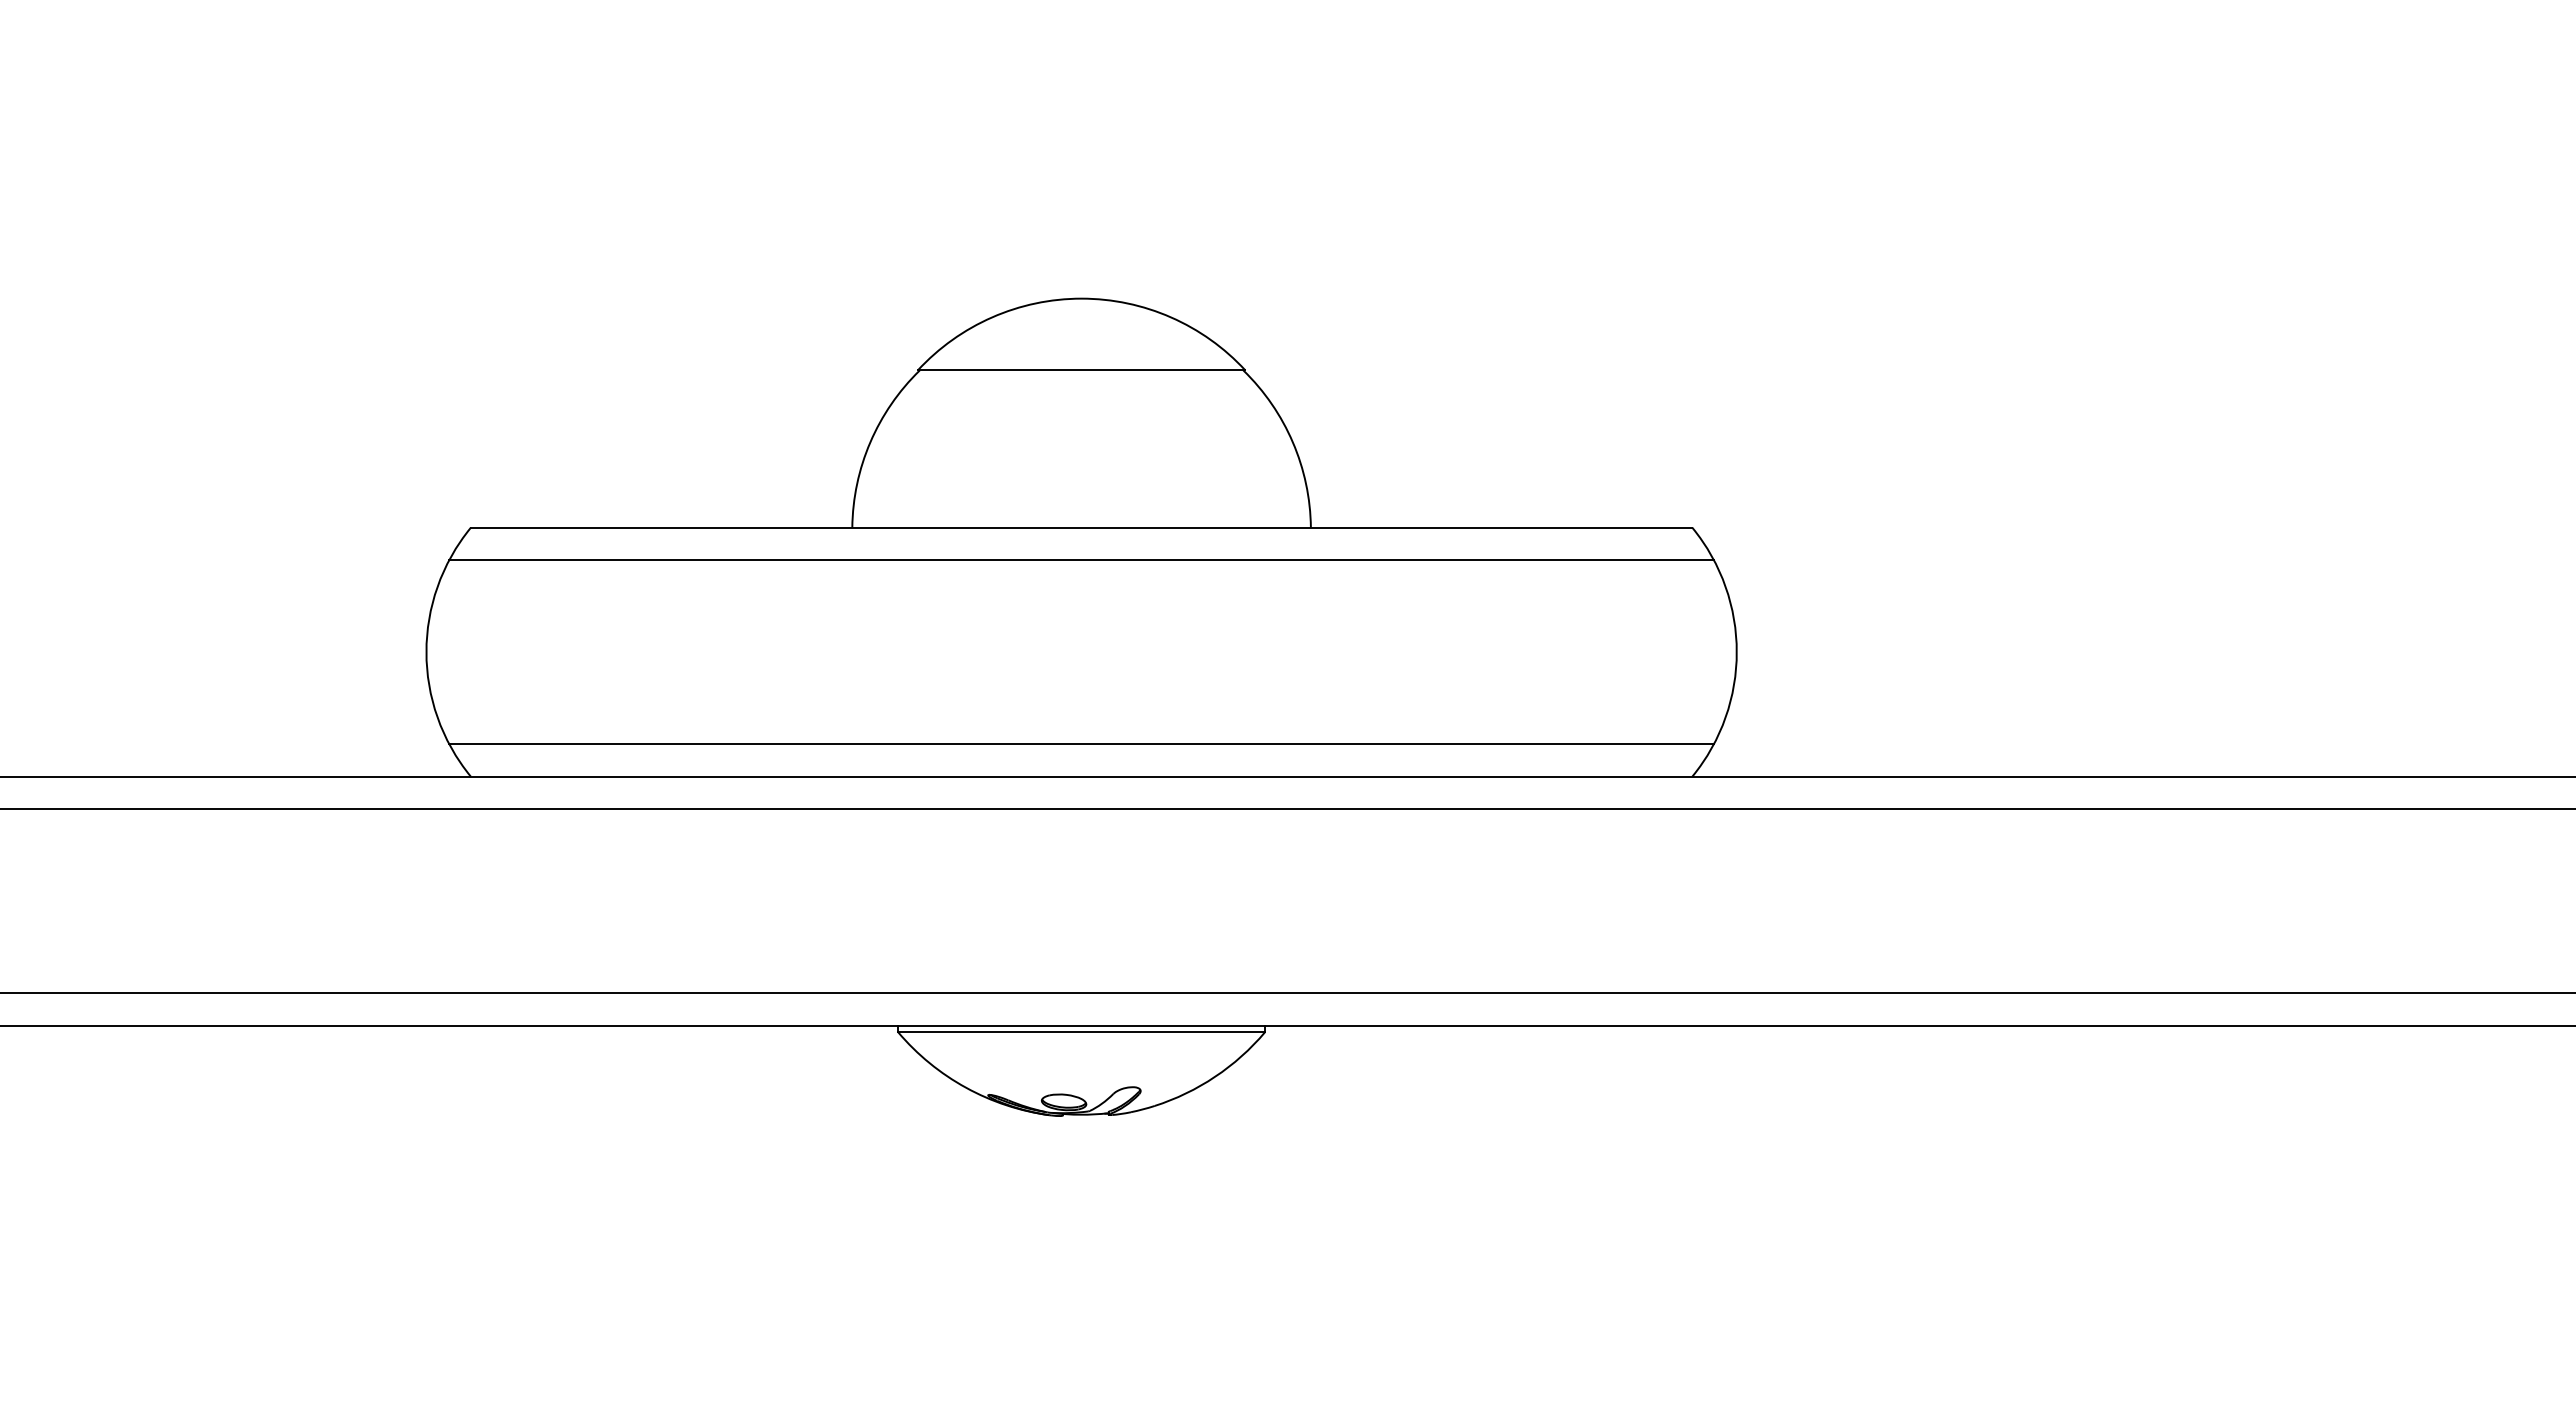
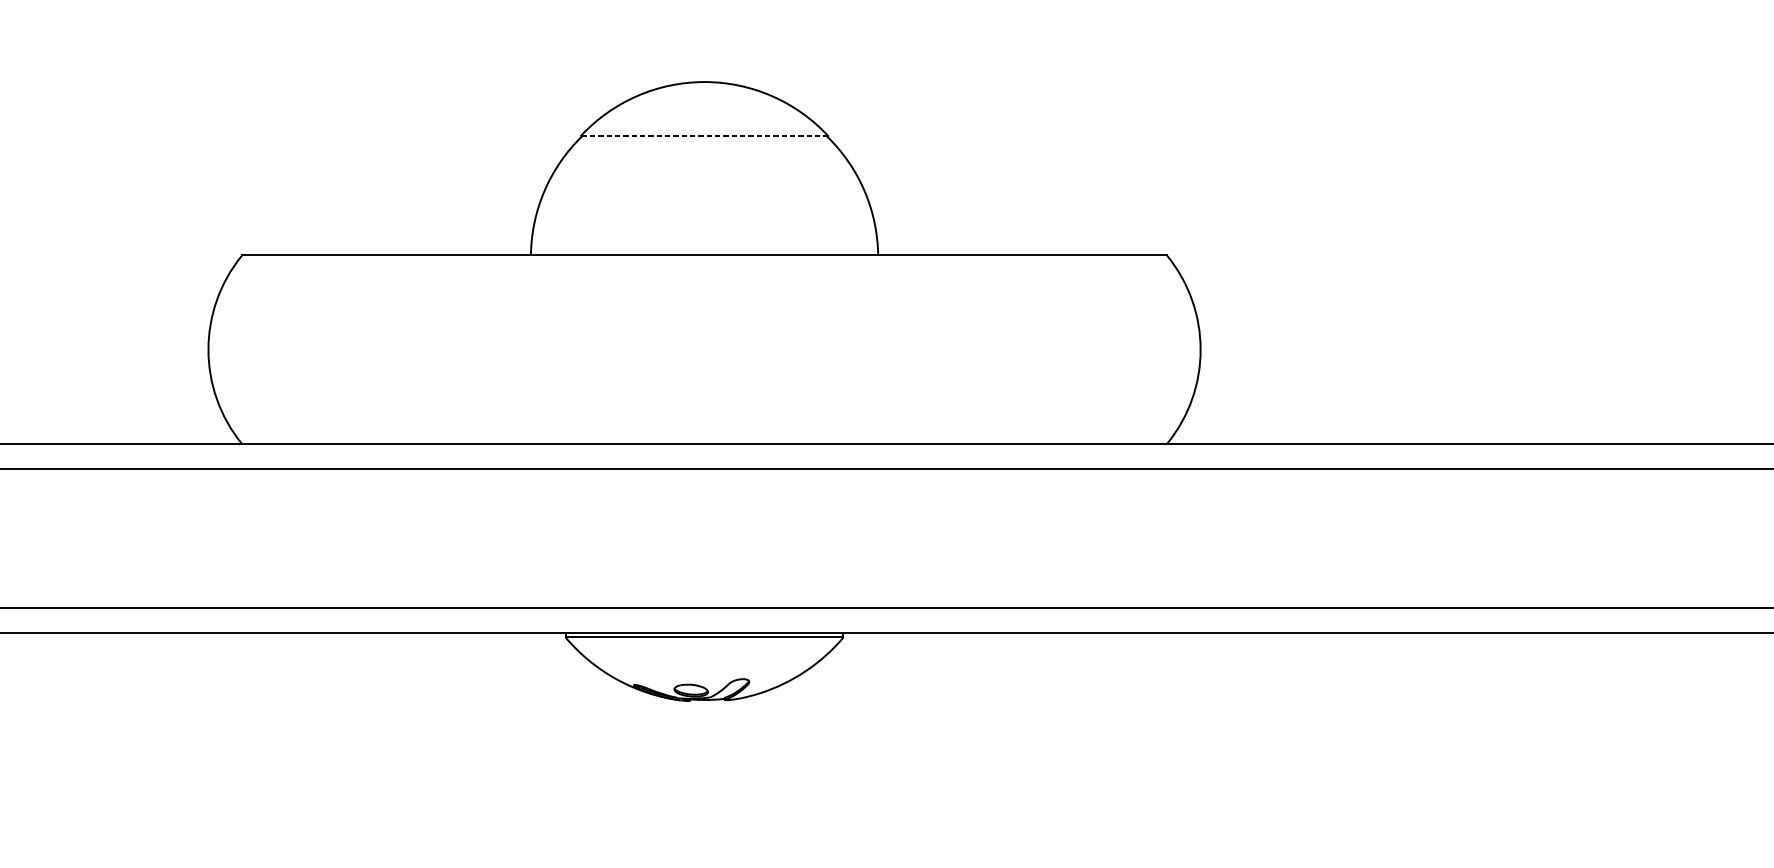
line: (1081, 370) -> (704, 136), solid -> dashed
line: (1081, 560) -> (704, 280), removed
line: (1081, 743) -> (704, 418), removed

